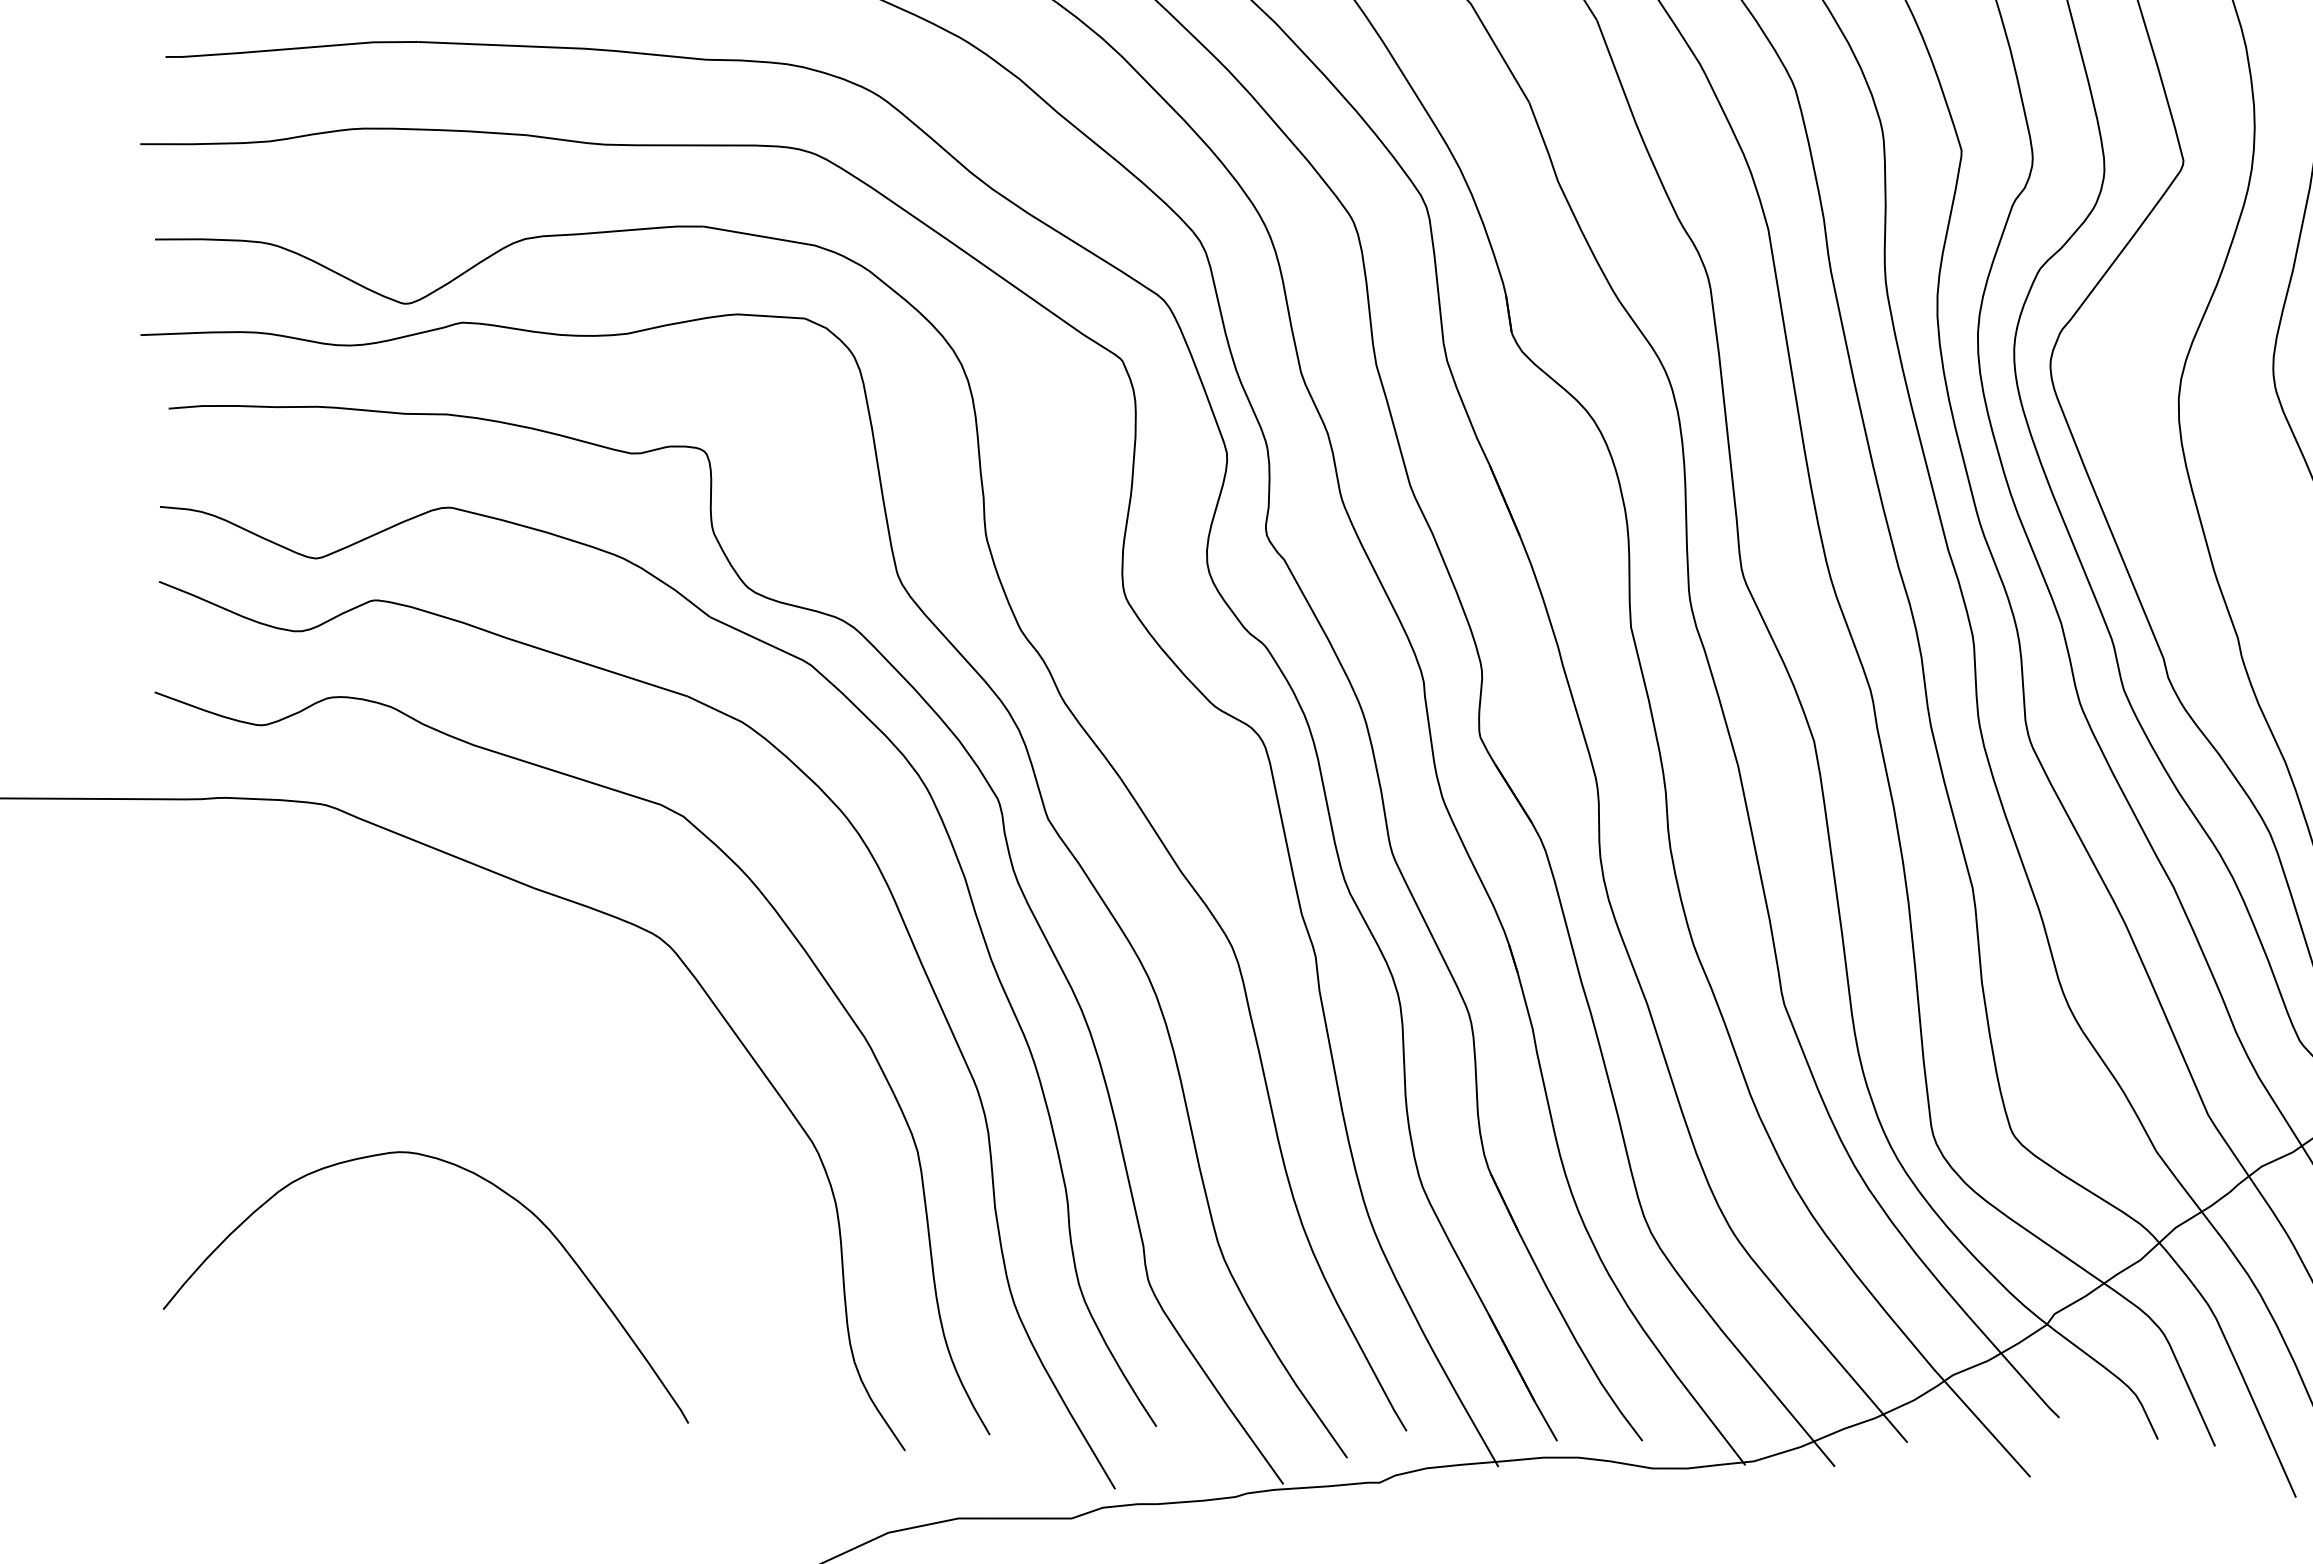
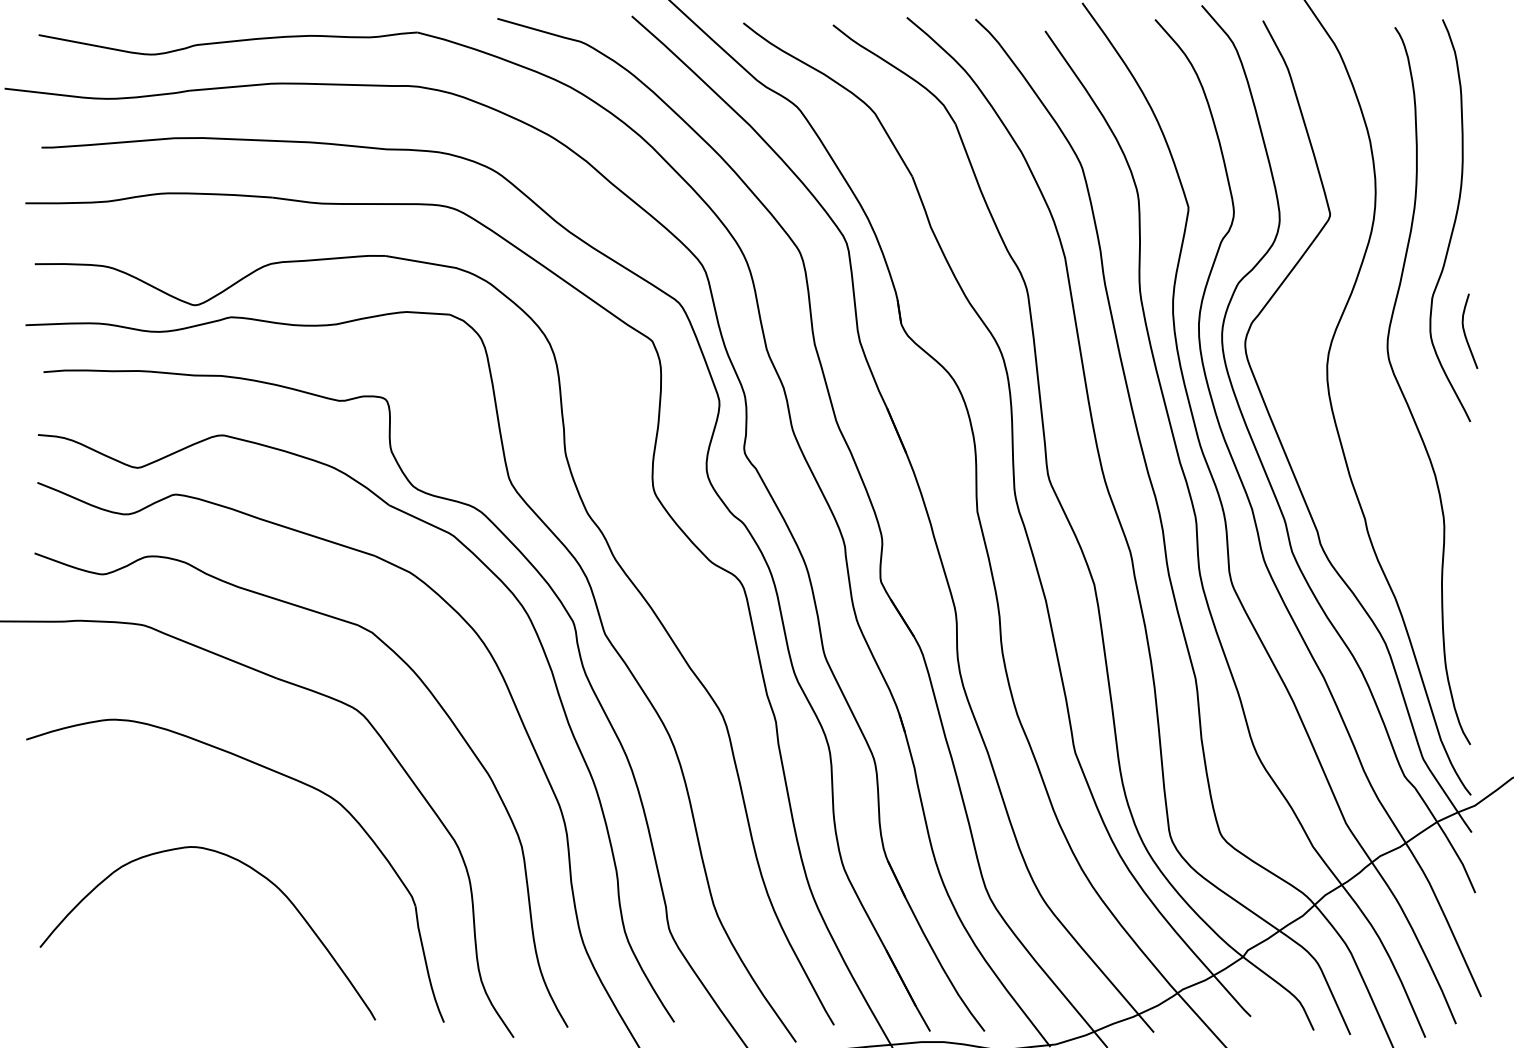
part: (530, 1035) -> (274, 772), added

